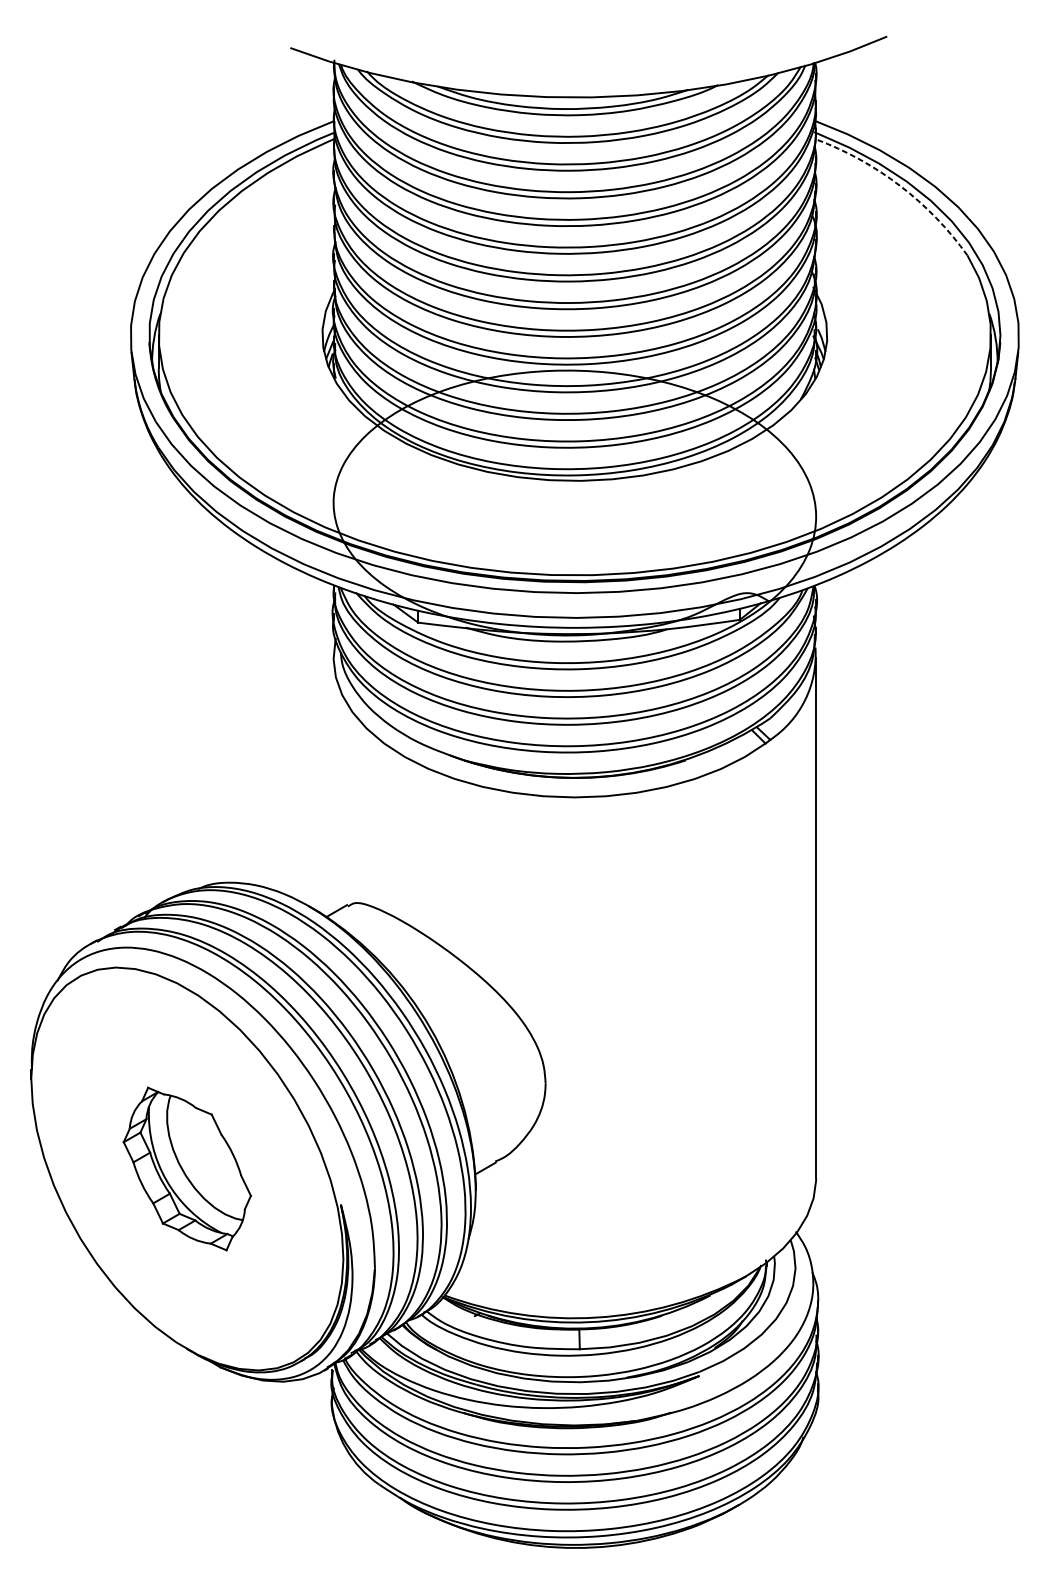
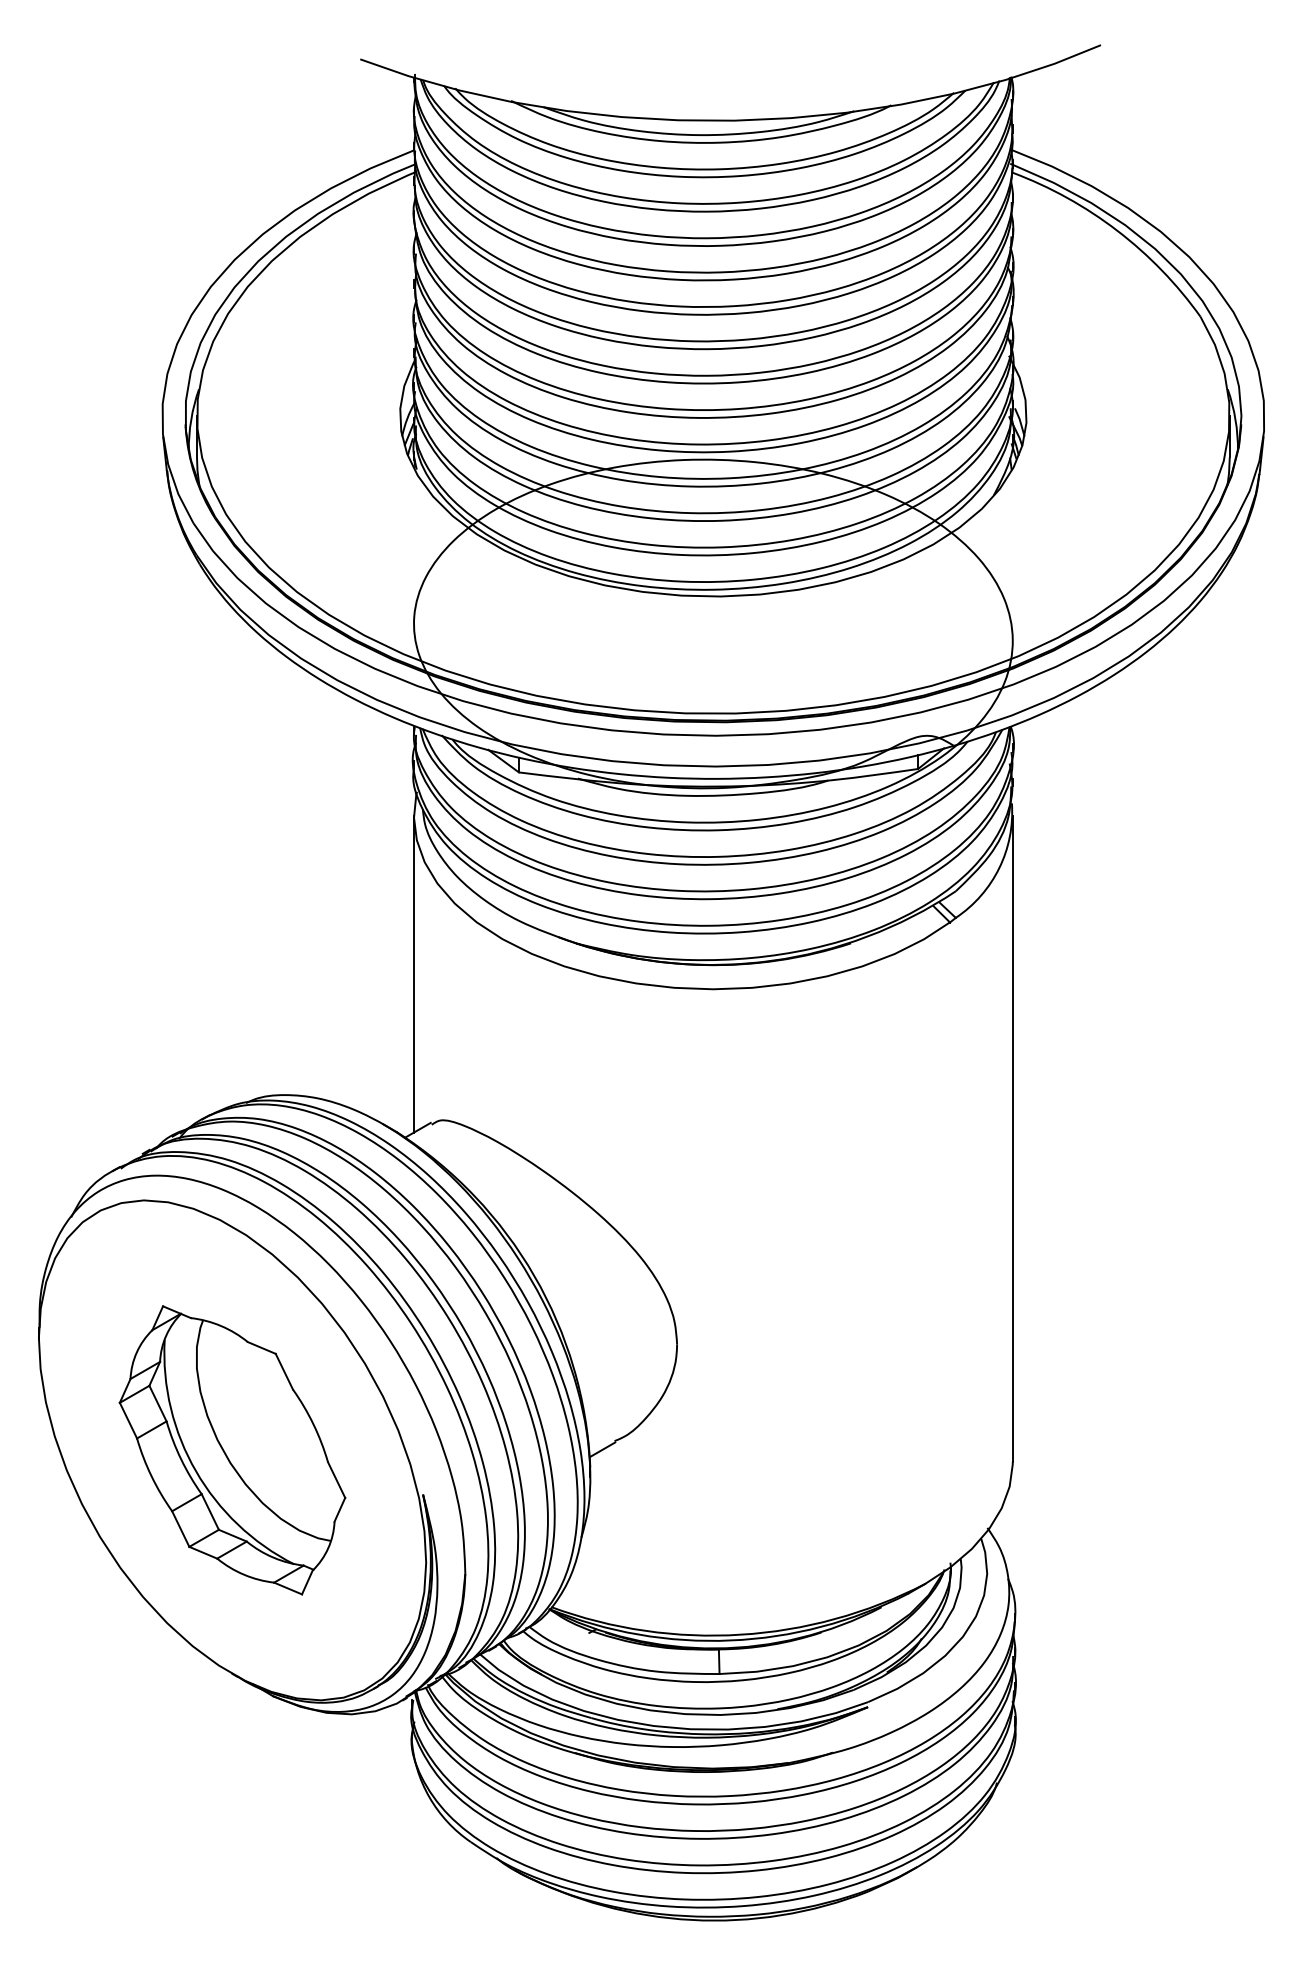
arc: (900, 185) -> (1117, 230), dashed -> solid
line: (333, 785) -> (413, 974), added
part: (187, 1169) -> (232, 1450), size x1.43

